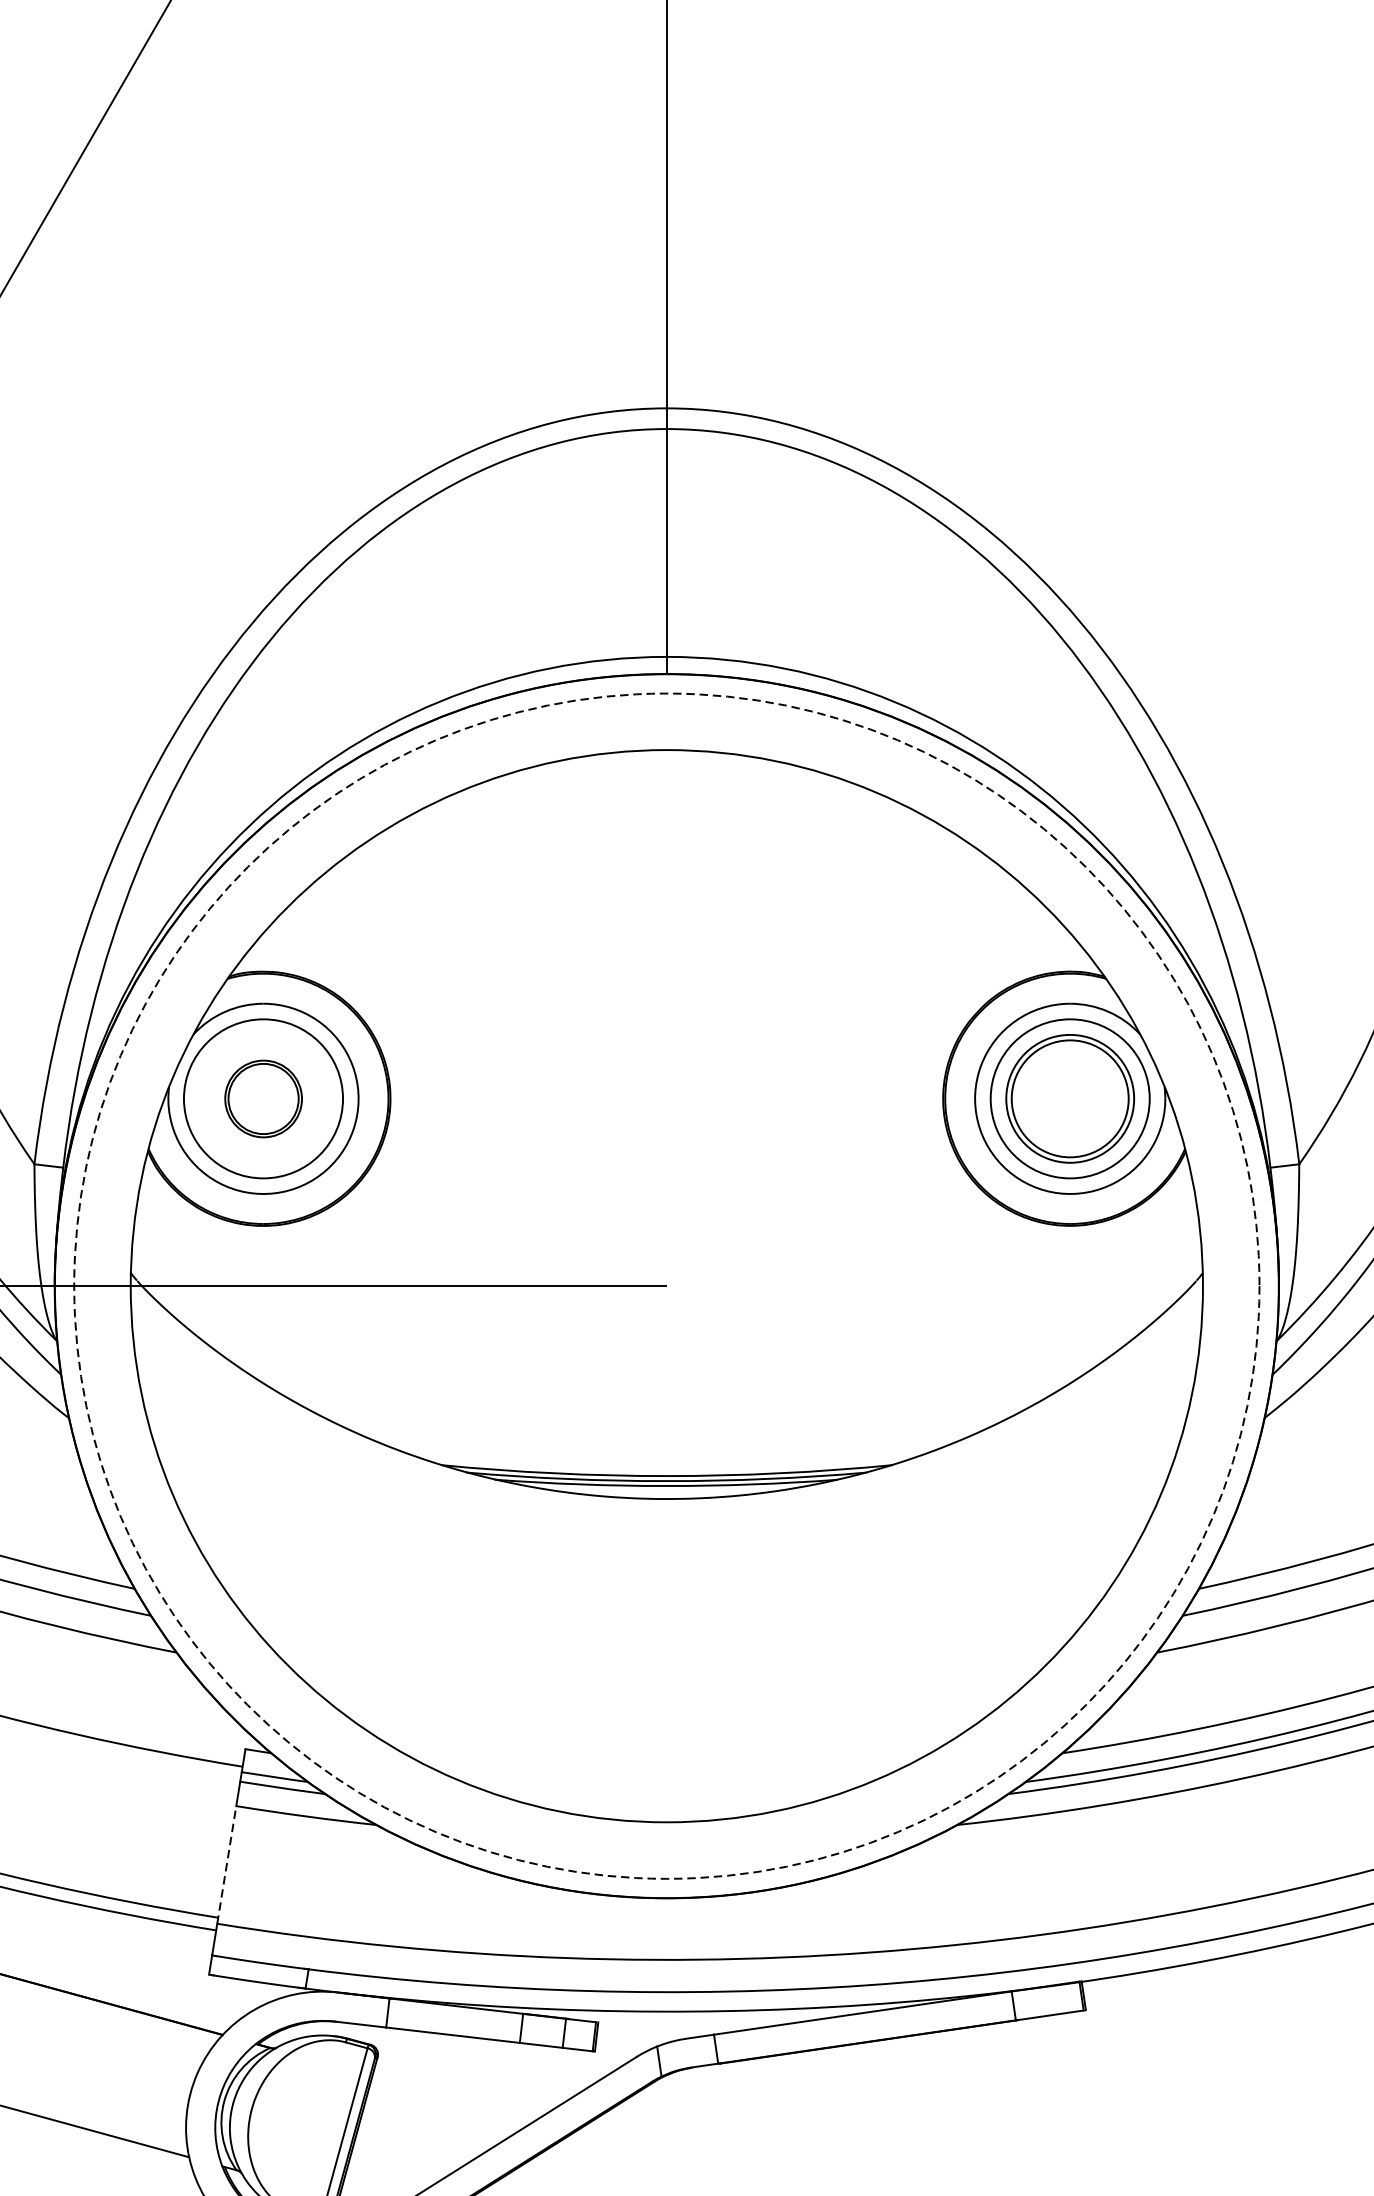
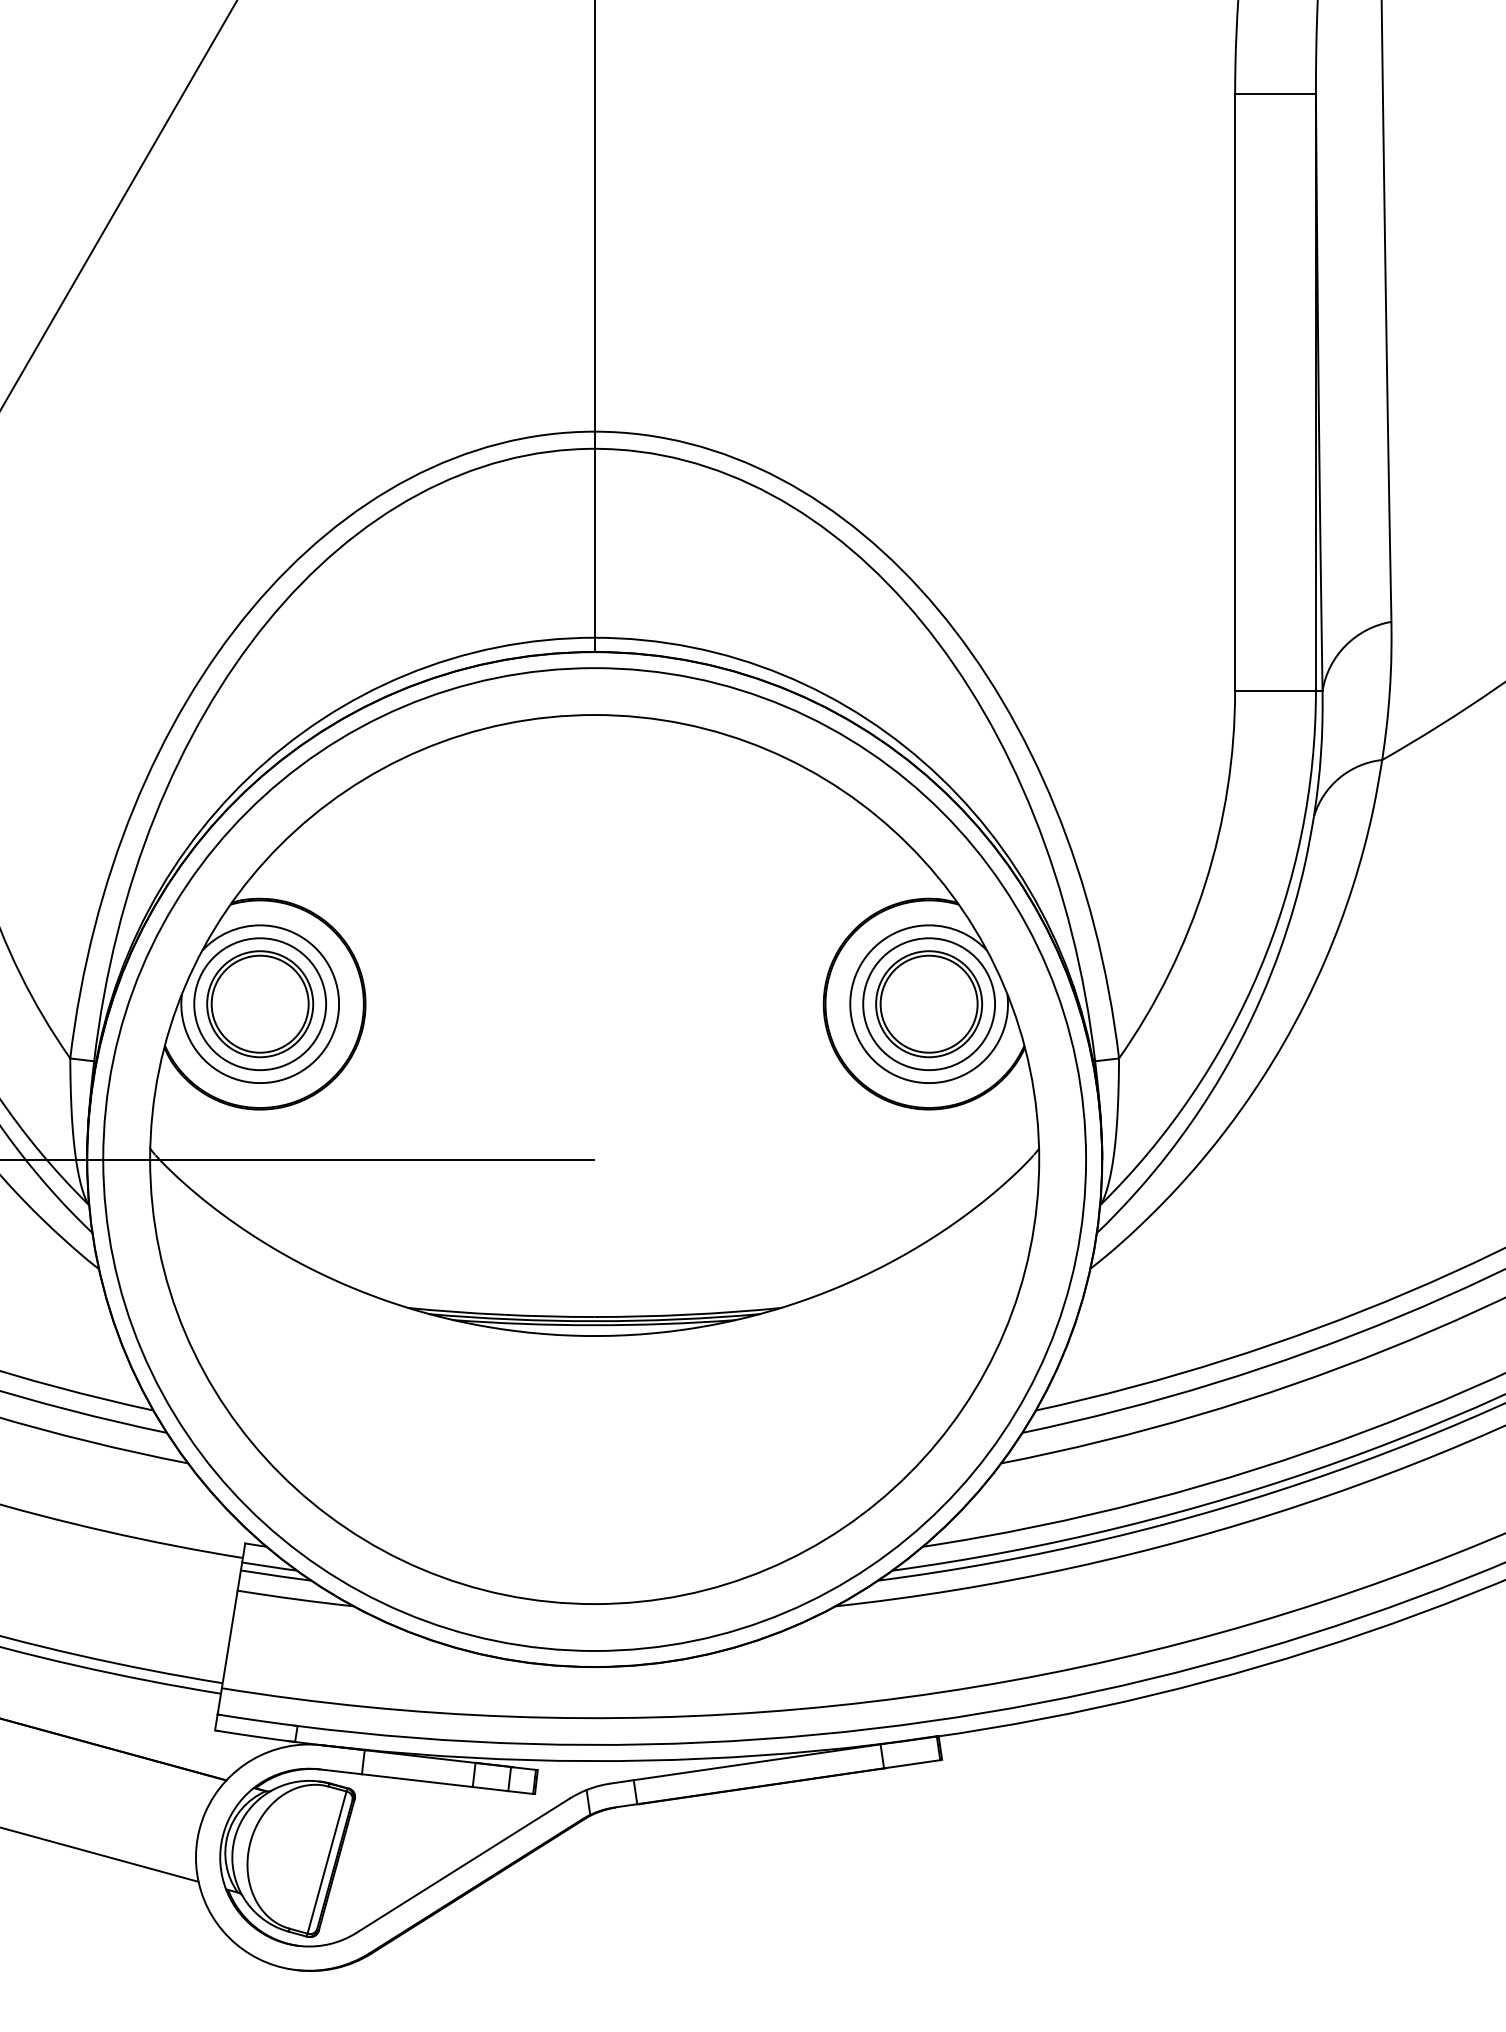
part: (263, 1099) -> (260, 1004), size x1.67
circle: (666, 1286) -> (594, 1159), dashed -> solid
line: (226, 1863) -> (229, 1638), dashed -> solid

